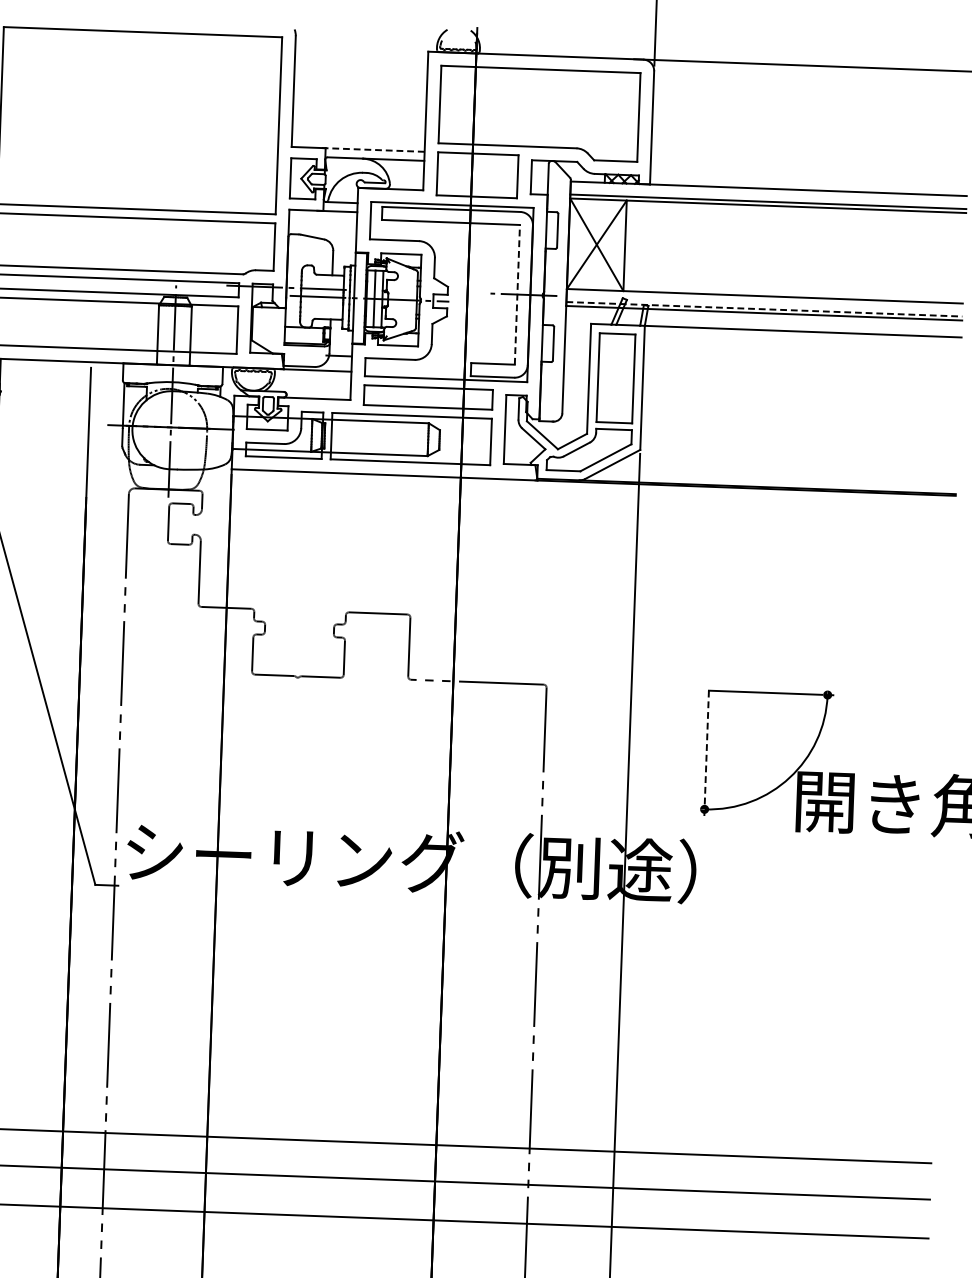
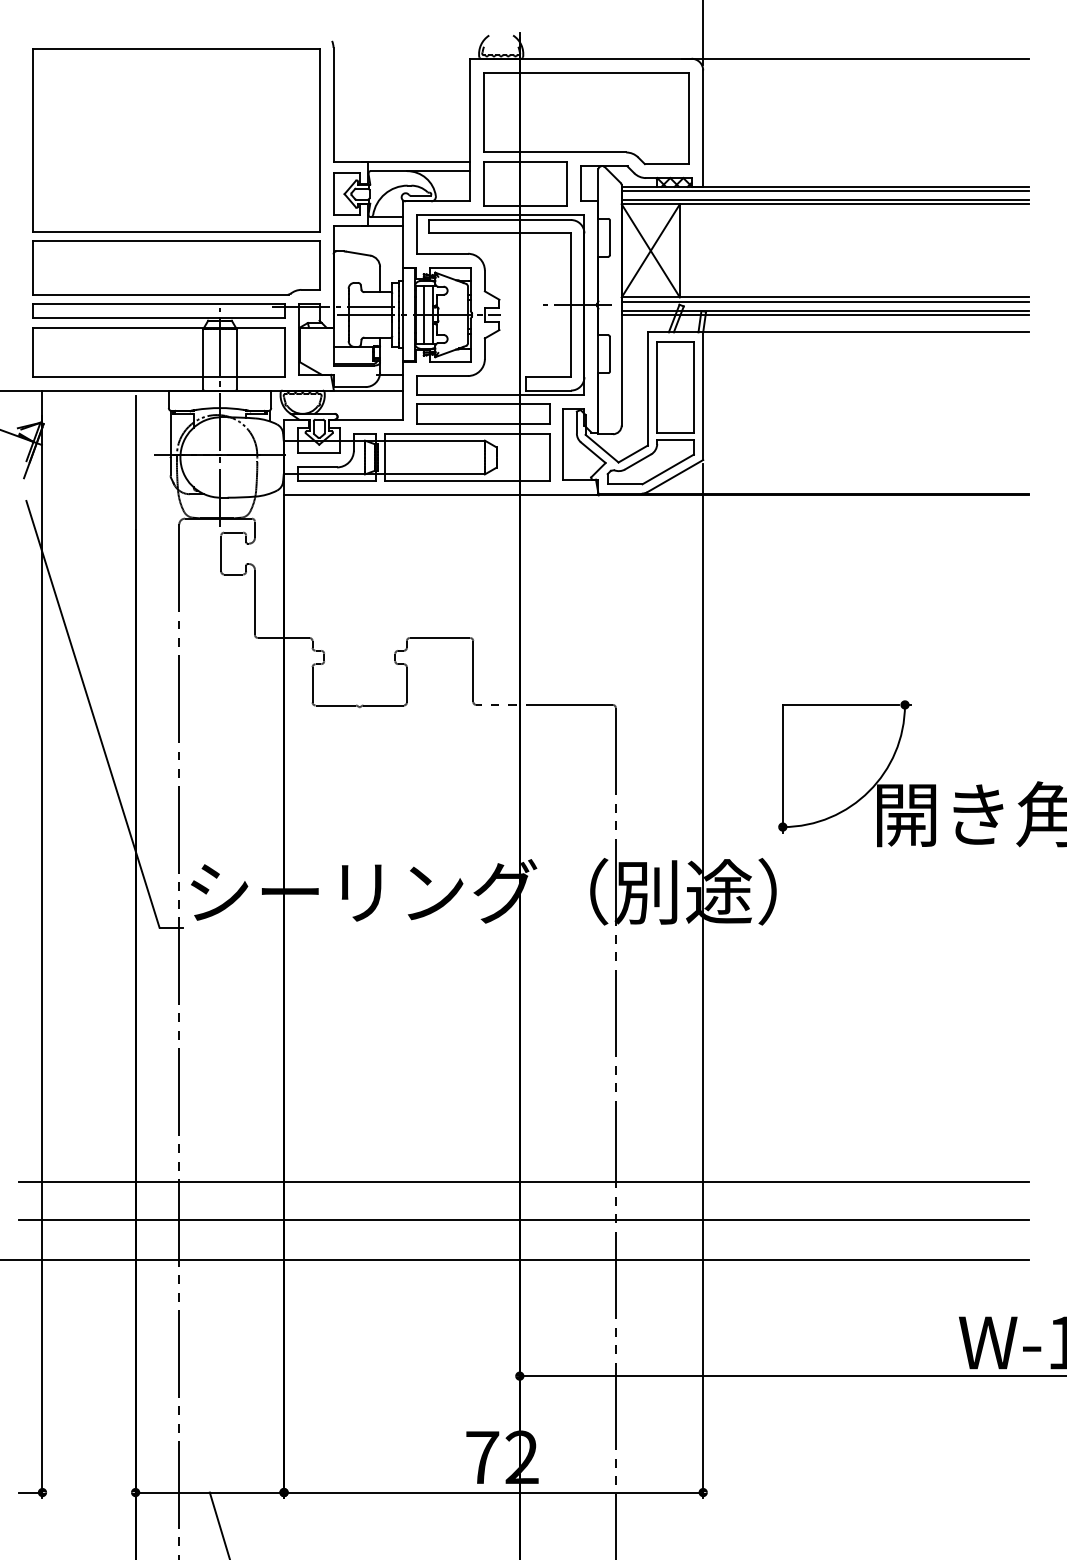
line: (371, 149) -> (415, 161), dashed -> solid
line: (768, 192) -> (825, 190), added
line: (517, 295) -> (571, 305), dashed -> solid
line: (764, 300) -> (825, 301), added
line: (764, 308) -> (825, 310), dashed -> solid
line: (706, 749) -> (782, 765), dashed -> solid

